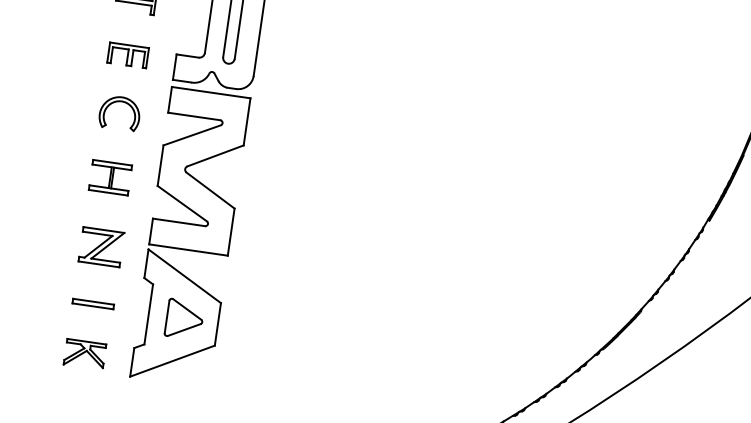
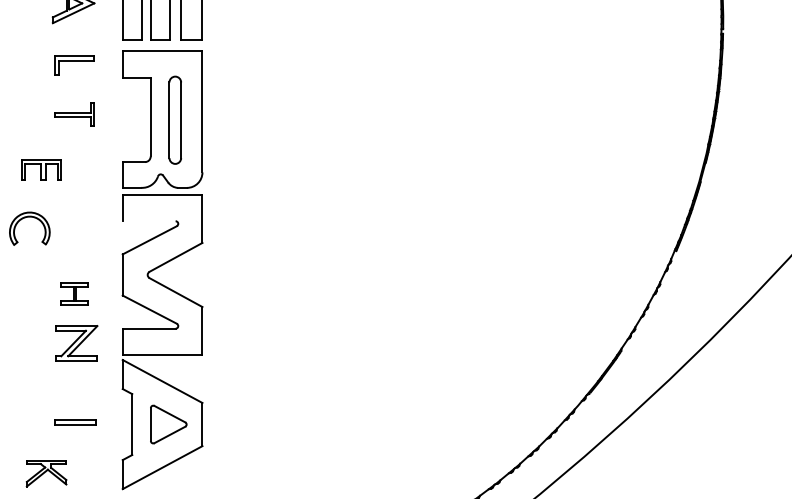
part: (128, 54) -> (41, 169), moved
part: (117, 102) -> (25, 218), moved
line: (193, 116) -> (148, 221), removed
part: (110, 177) -> (74, 293), size x0.7
part: (101, 247) -> (76, 343), moved
part: (84, 354) -> (46, 473), moved

